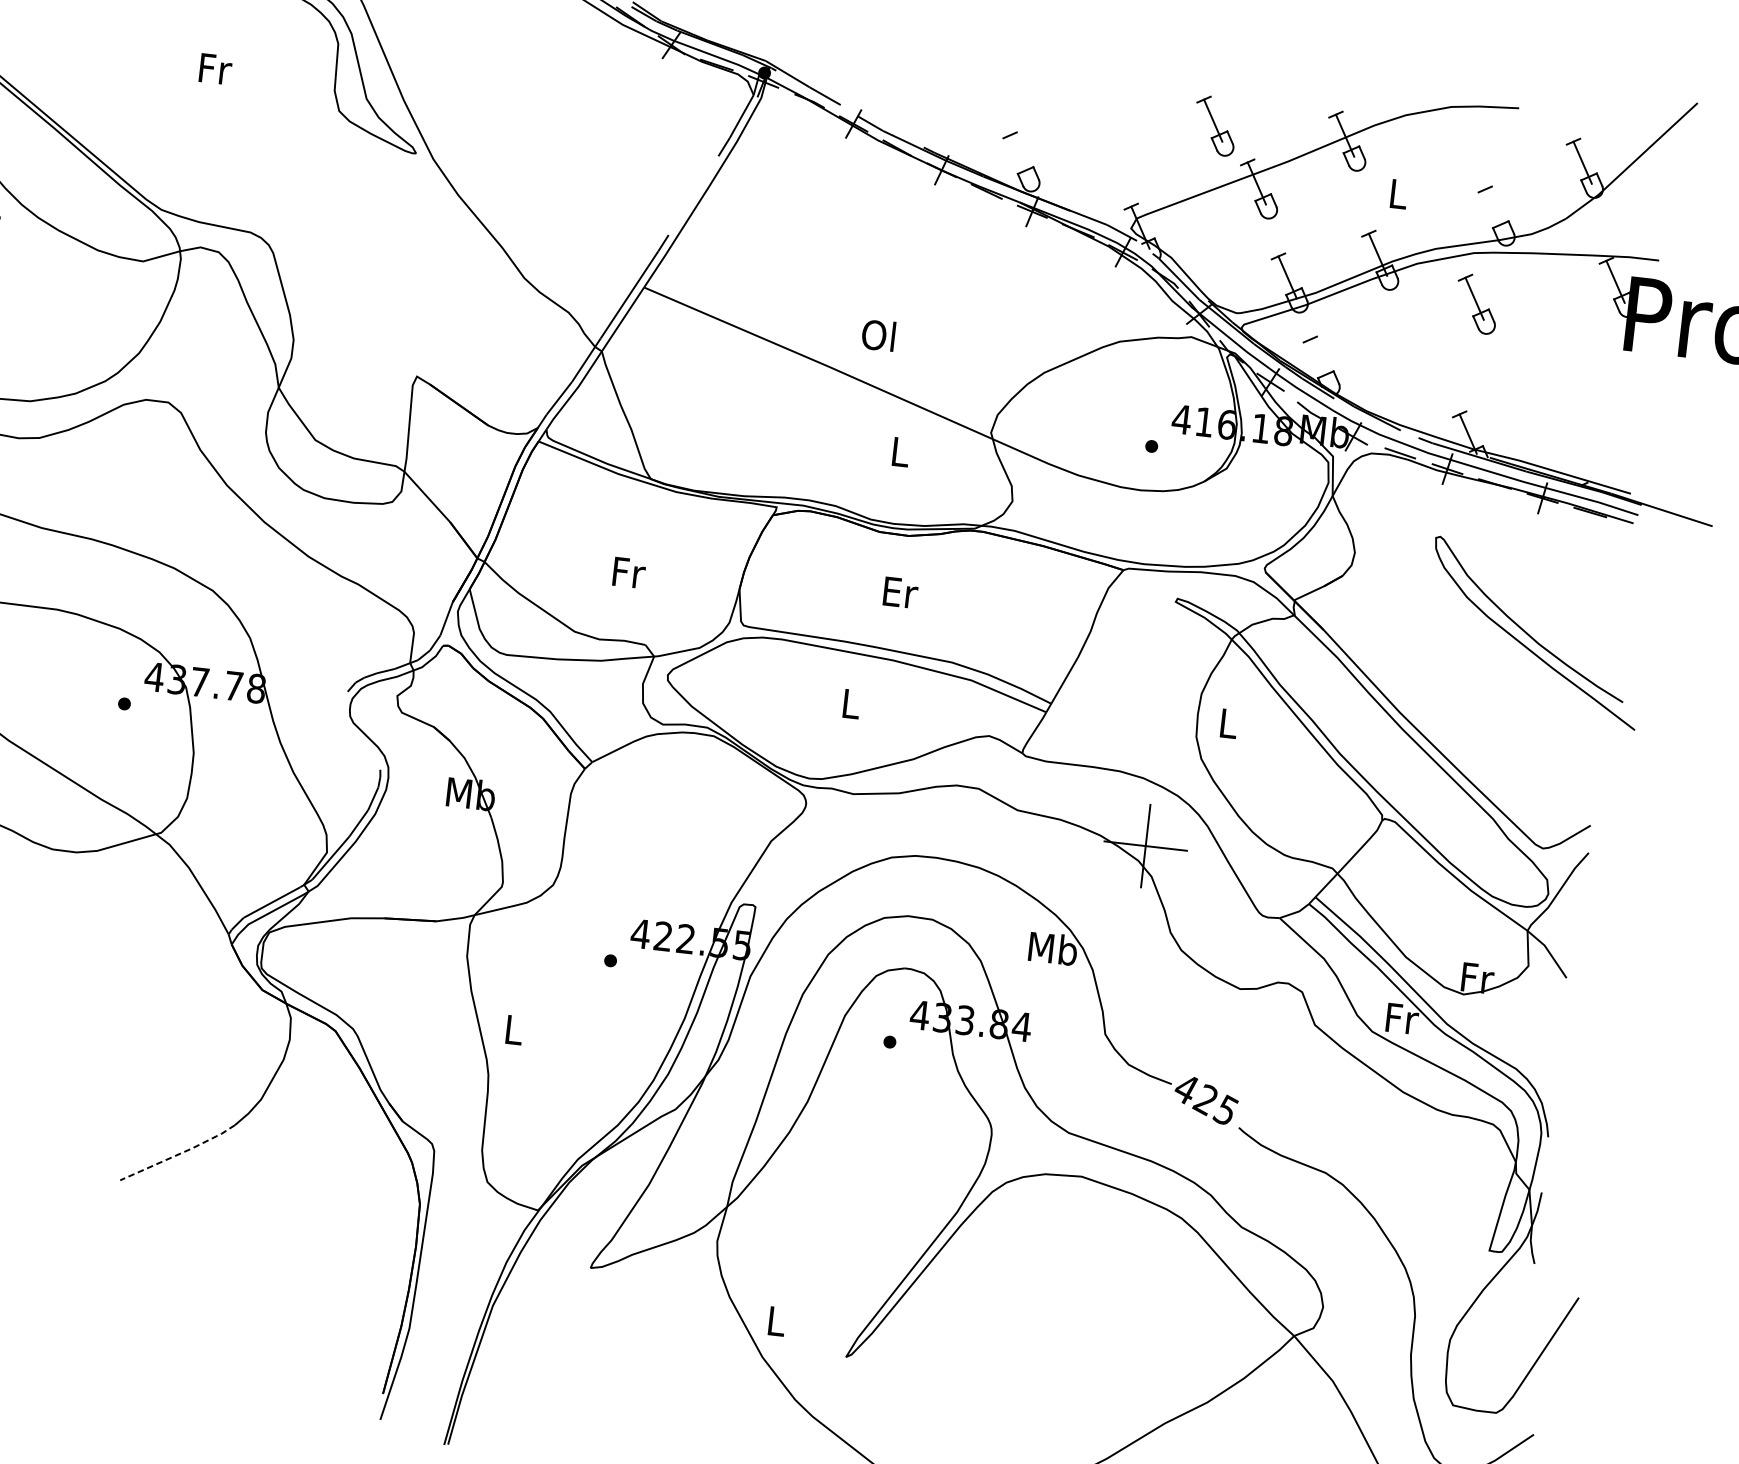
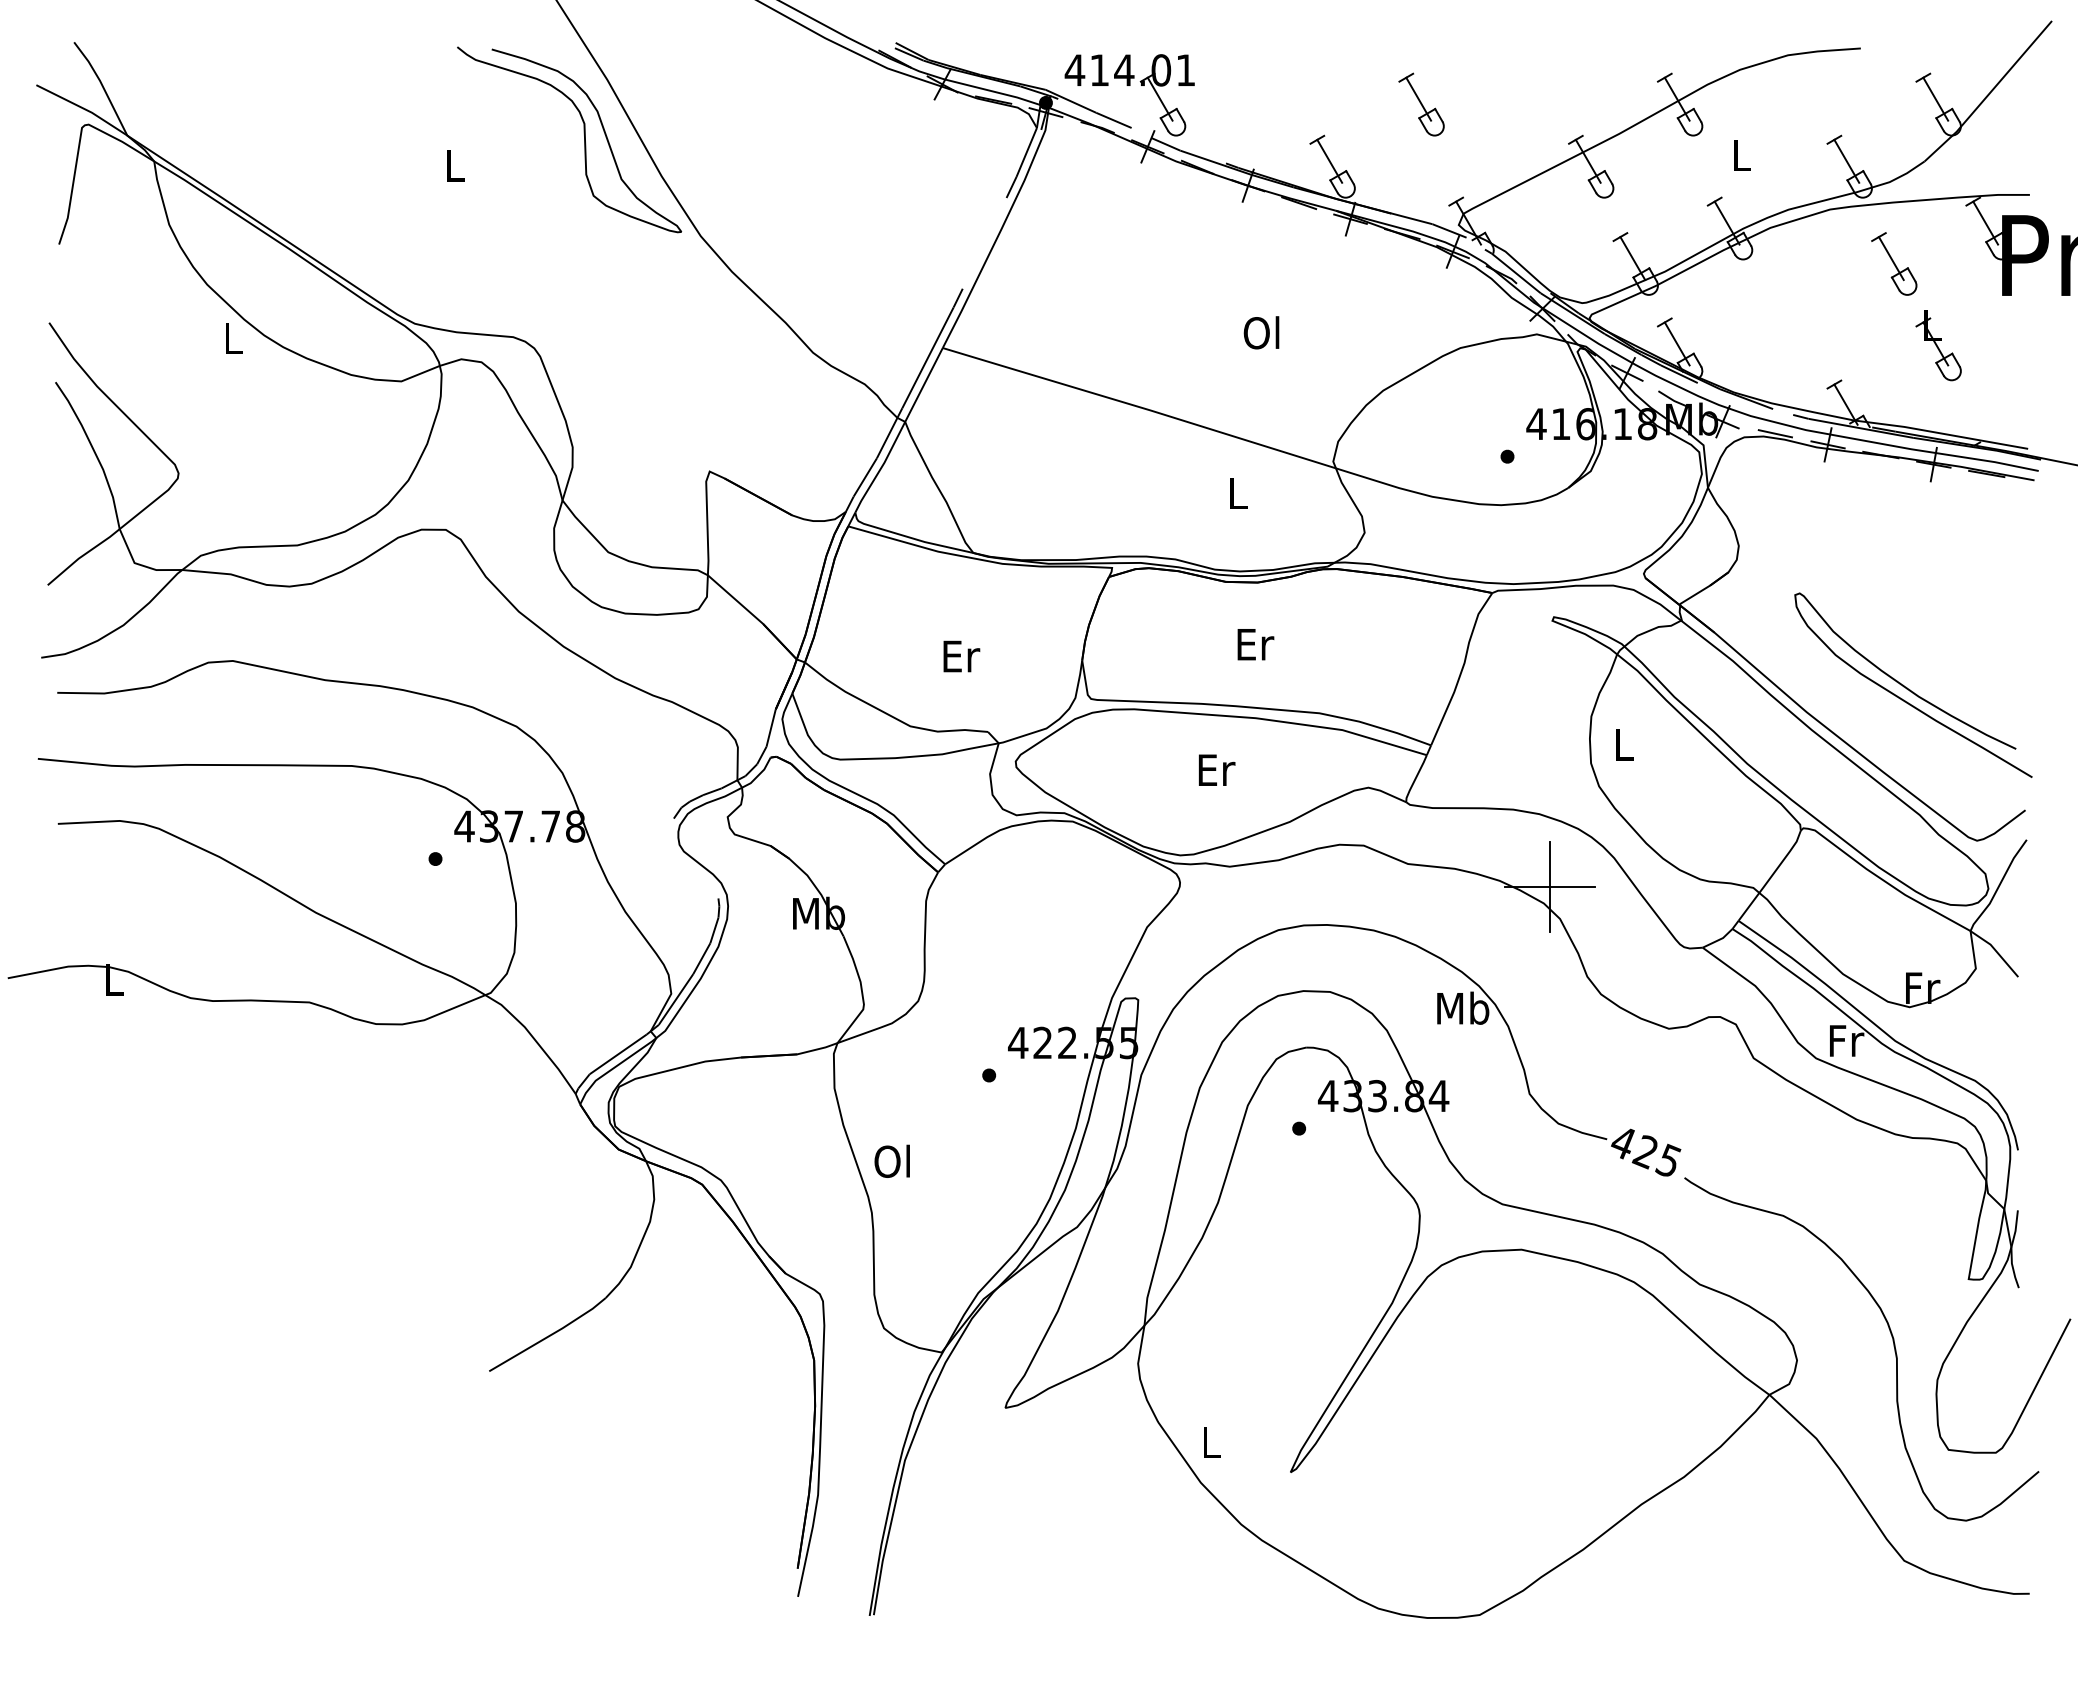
part: (843, 65) -> (1129, 85), added
text: (215, 68) -> (455, 165), Fr -> L
part: (1215, 125) -> (1421, 104), moved
line: (1019, 155) -> (1329, 160), added
line: (1494, 209) -> (1846, 160), added
part: (1477, 303) -> (1894, 263), moved
text: (878, 335) -> (1261, 332), moved
line: (1318, 360) -> (1676, 343), added
part: (1559, 389) -> (1938, 345), added
text: (629, 572) -> (961, 656), Fr -> Er
curve: (1532, 636) -> (1910, 689), moved
text: (851, 703) -> (1216, 769), L -> Er
text: (511, 1028) -> (891, 1160), L -> Ol
line: (178, 1154) -> (548, 1336), dashed -> solid

